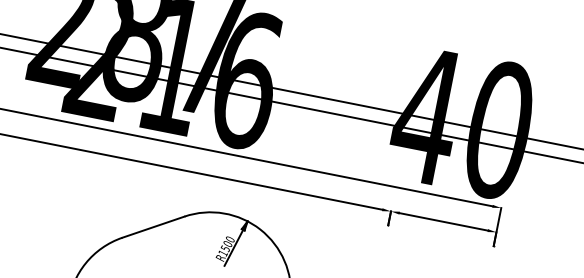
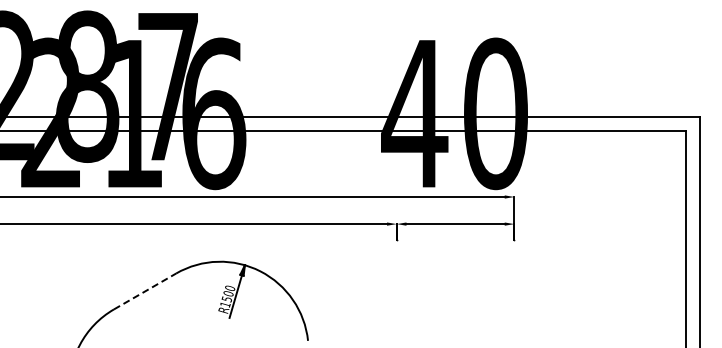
line: (153, 227) -> (145, 291), solid -> dashed

